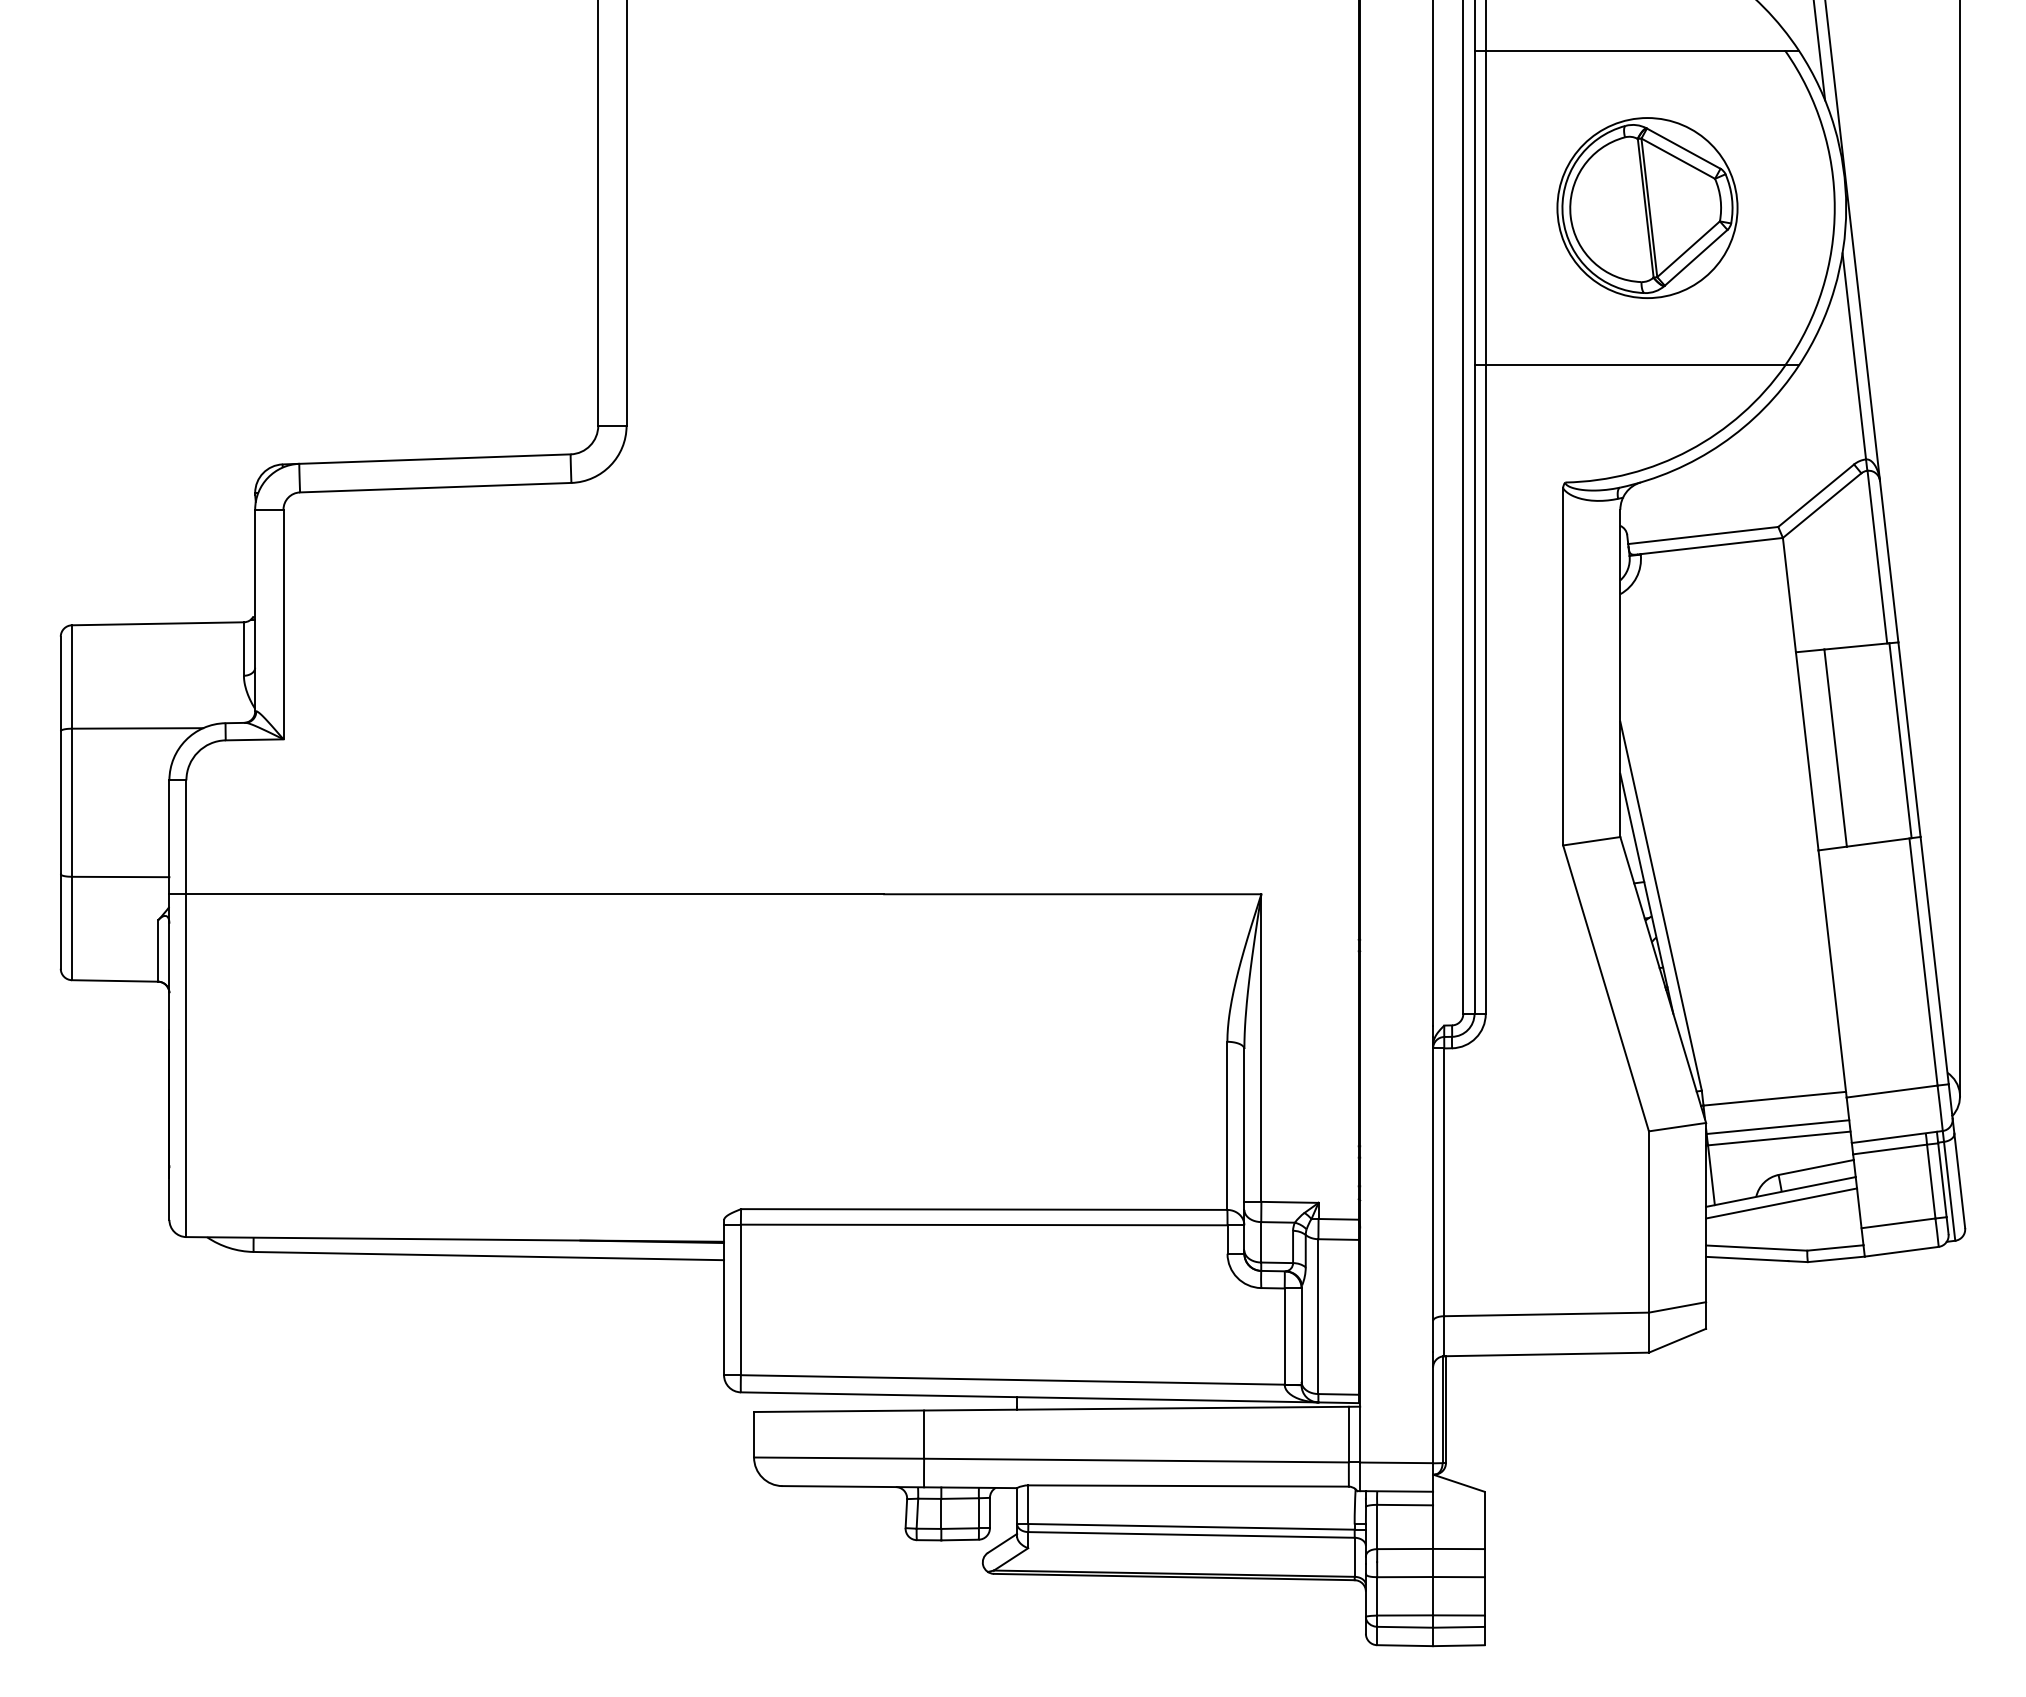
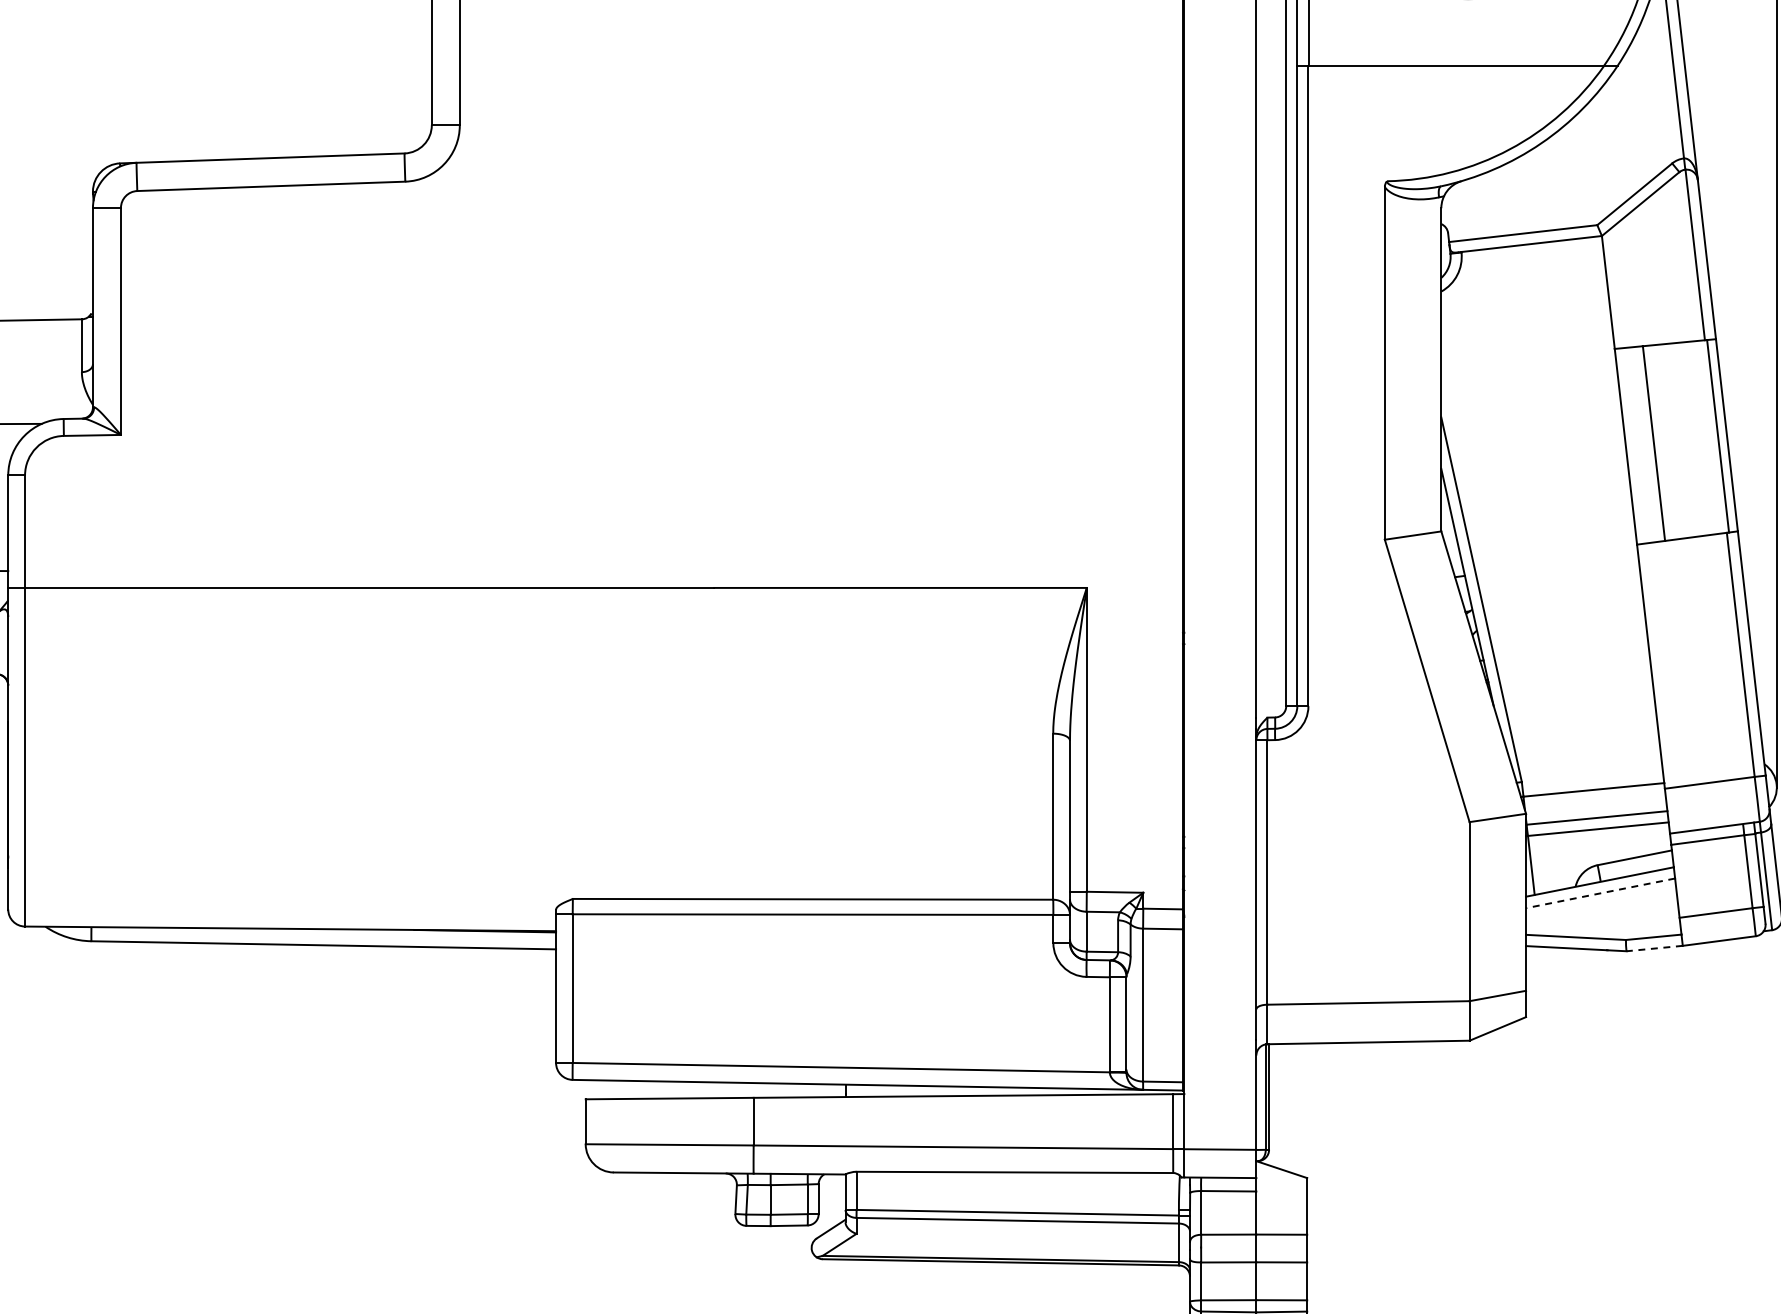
line: (1781, 1203) -> (1600, 893), solid -> dashed
line: (1836, 1259) -> (1654, 948), solid -> dashed

